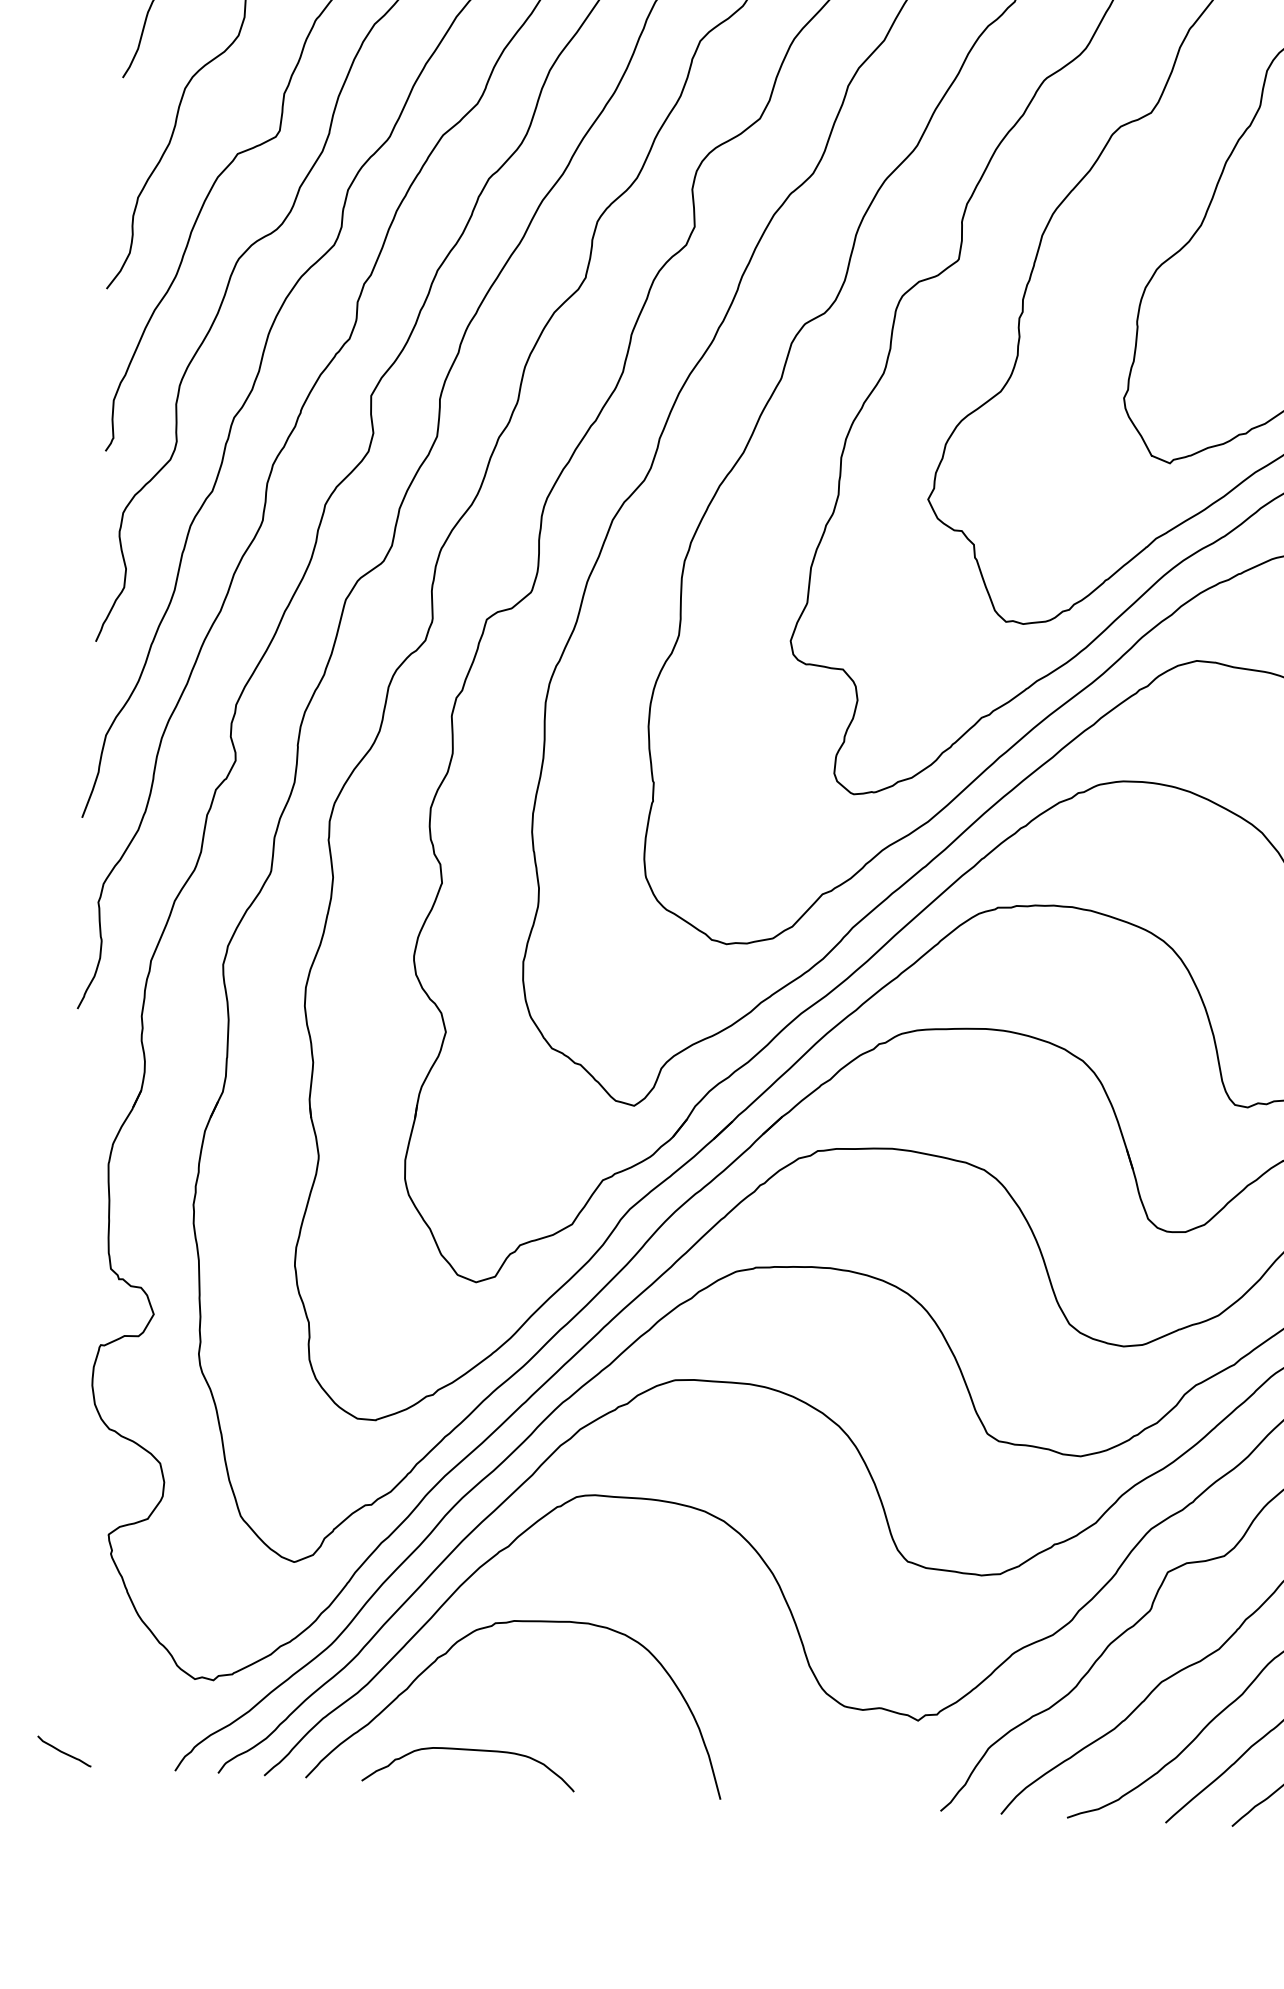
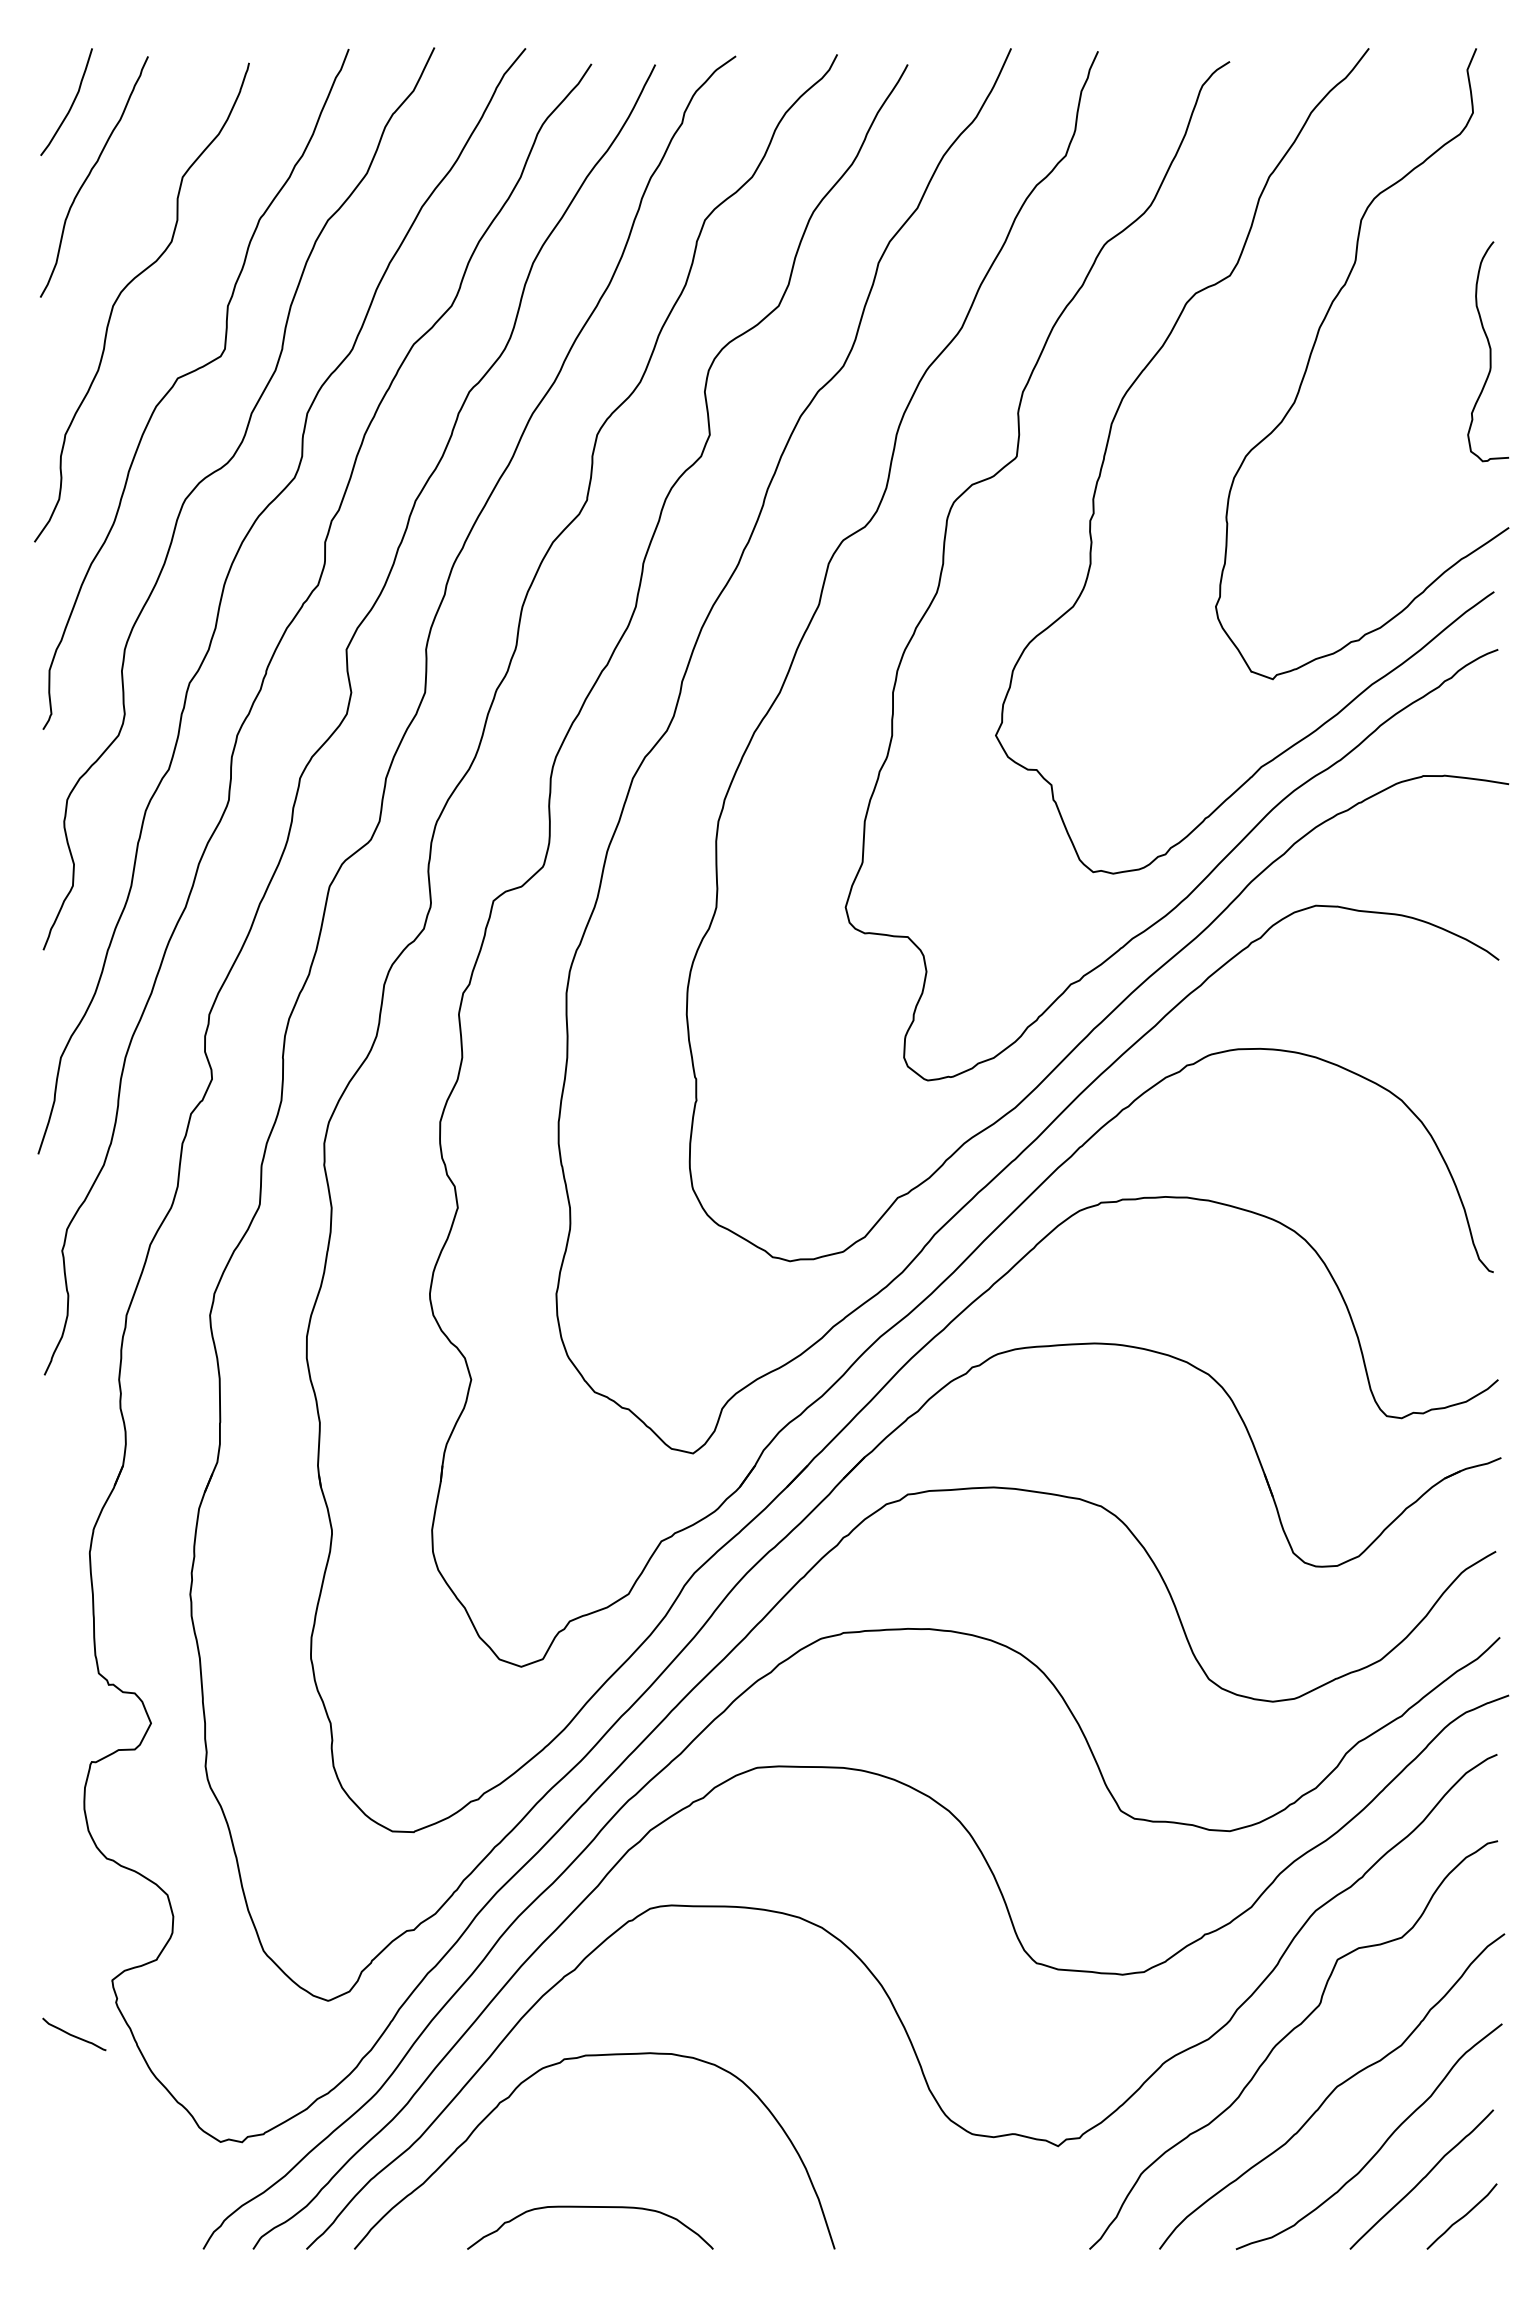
curve: (469, 1750) -> (590, 2207), moved
curve: (64, 1752) -> (74, 2035), moved

